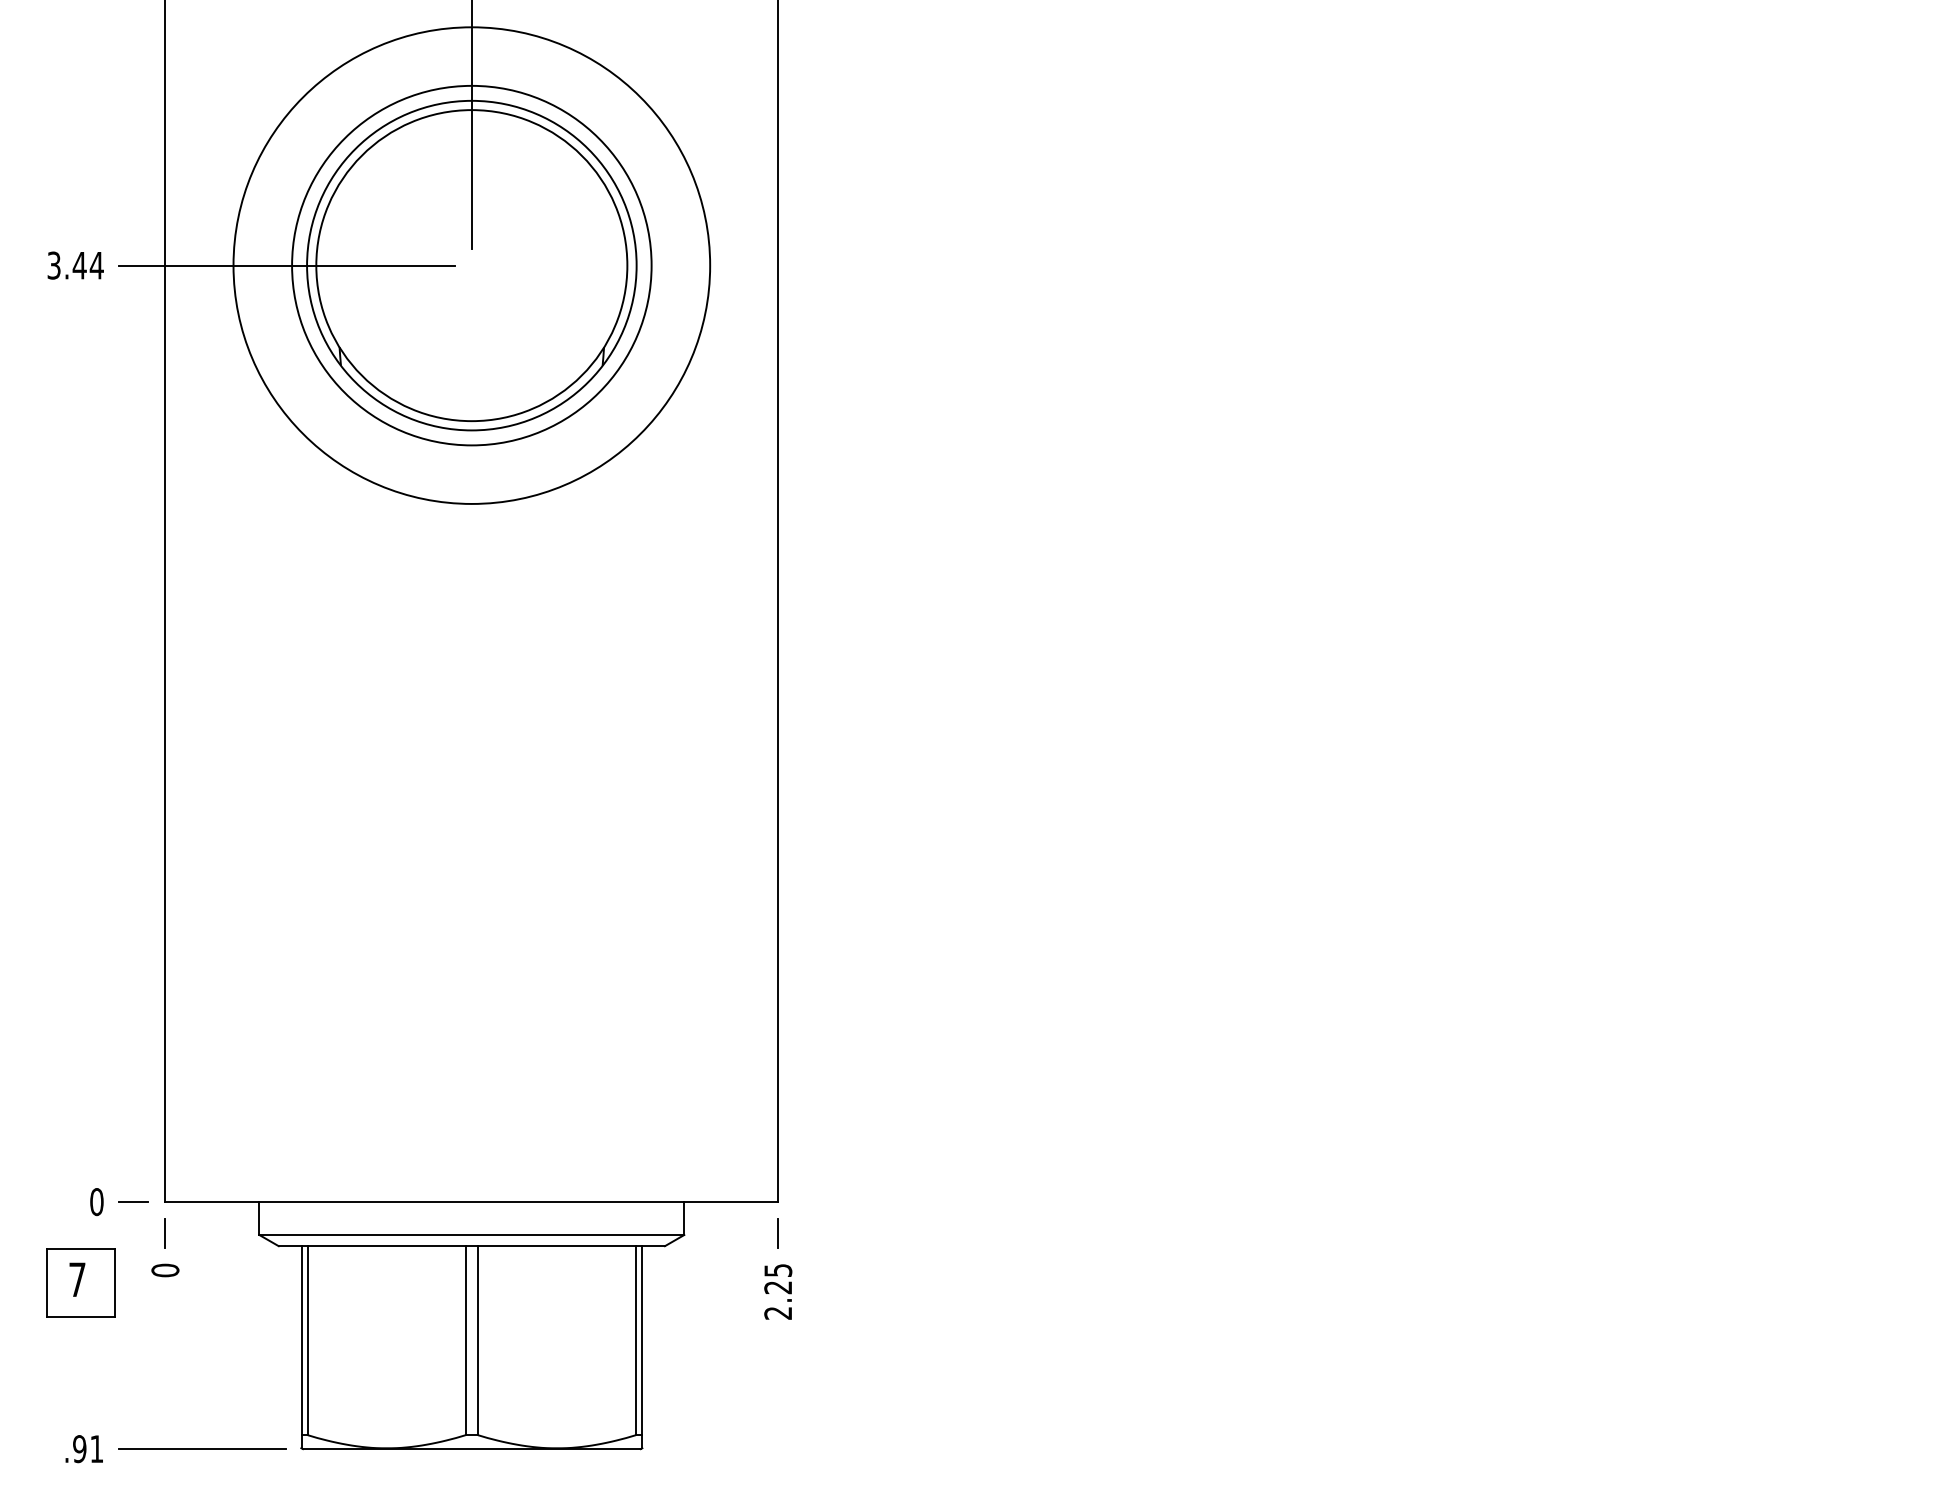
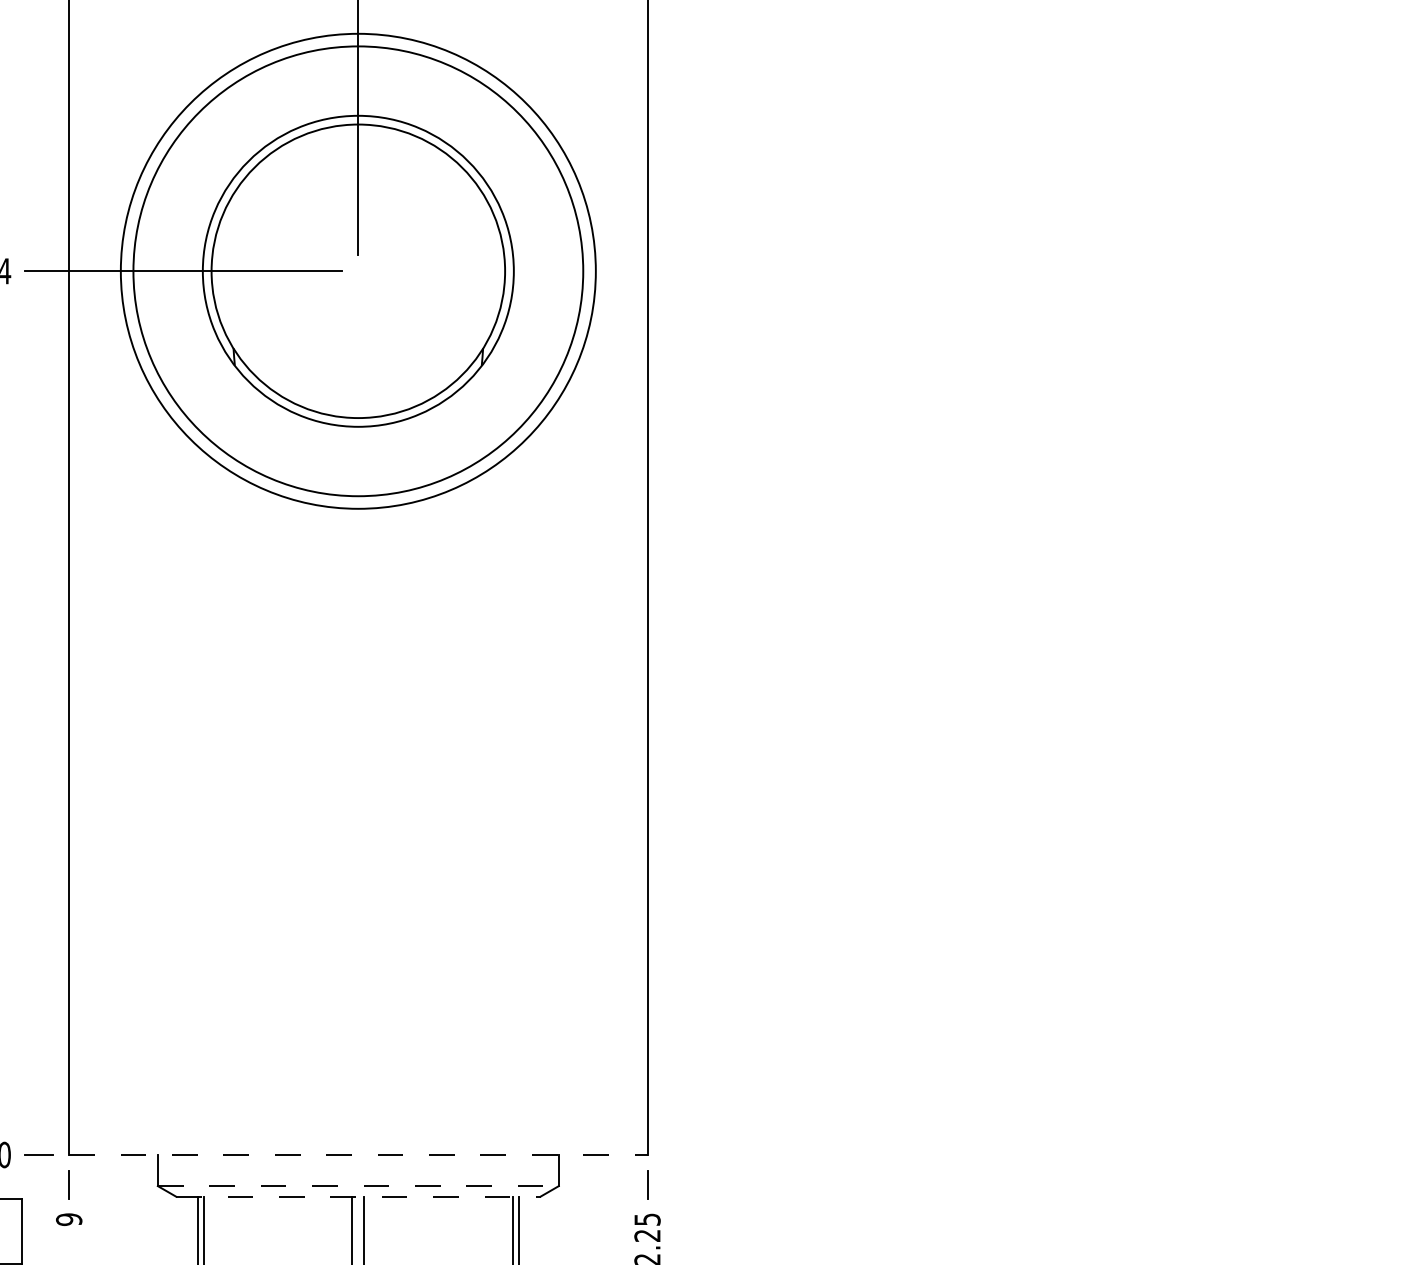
circle: (471, 265) -> (358, 271), size x1.4
line: (472, 1202) -> (358, 1155), solid -> dashed
line: (472, 1235) -> (358, 1186), solid -> dashed
line: (472, 1246) -> (358, 1196), solid -> dashed
text: (165, 1270) -> (69, 1219), 0 -> 9

